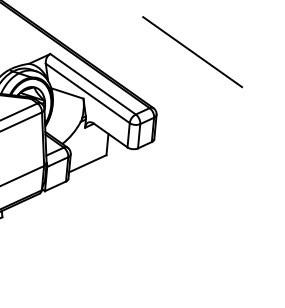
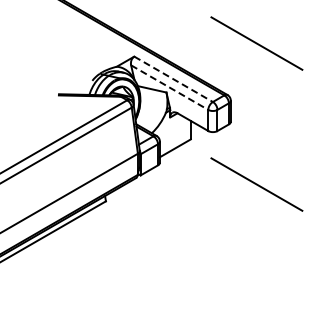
line: (94, 84) -> (174, 79), solid -> dashed
line: (87, 93) -> (169, 87), solid -> dashed
line: (177, 213) -> (256, 184), added

